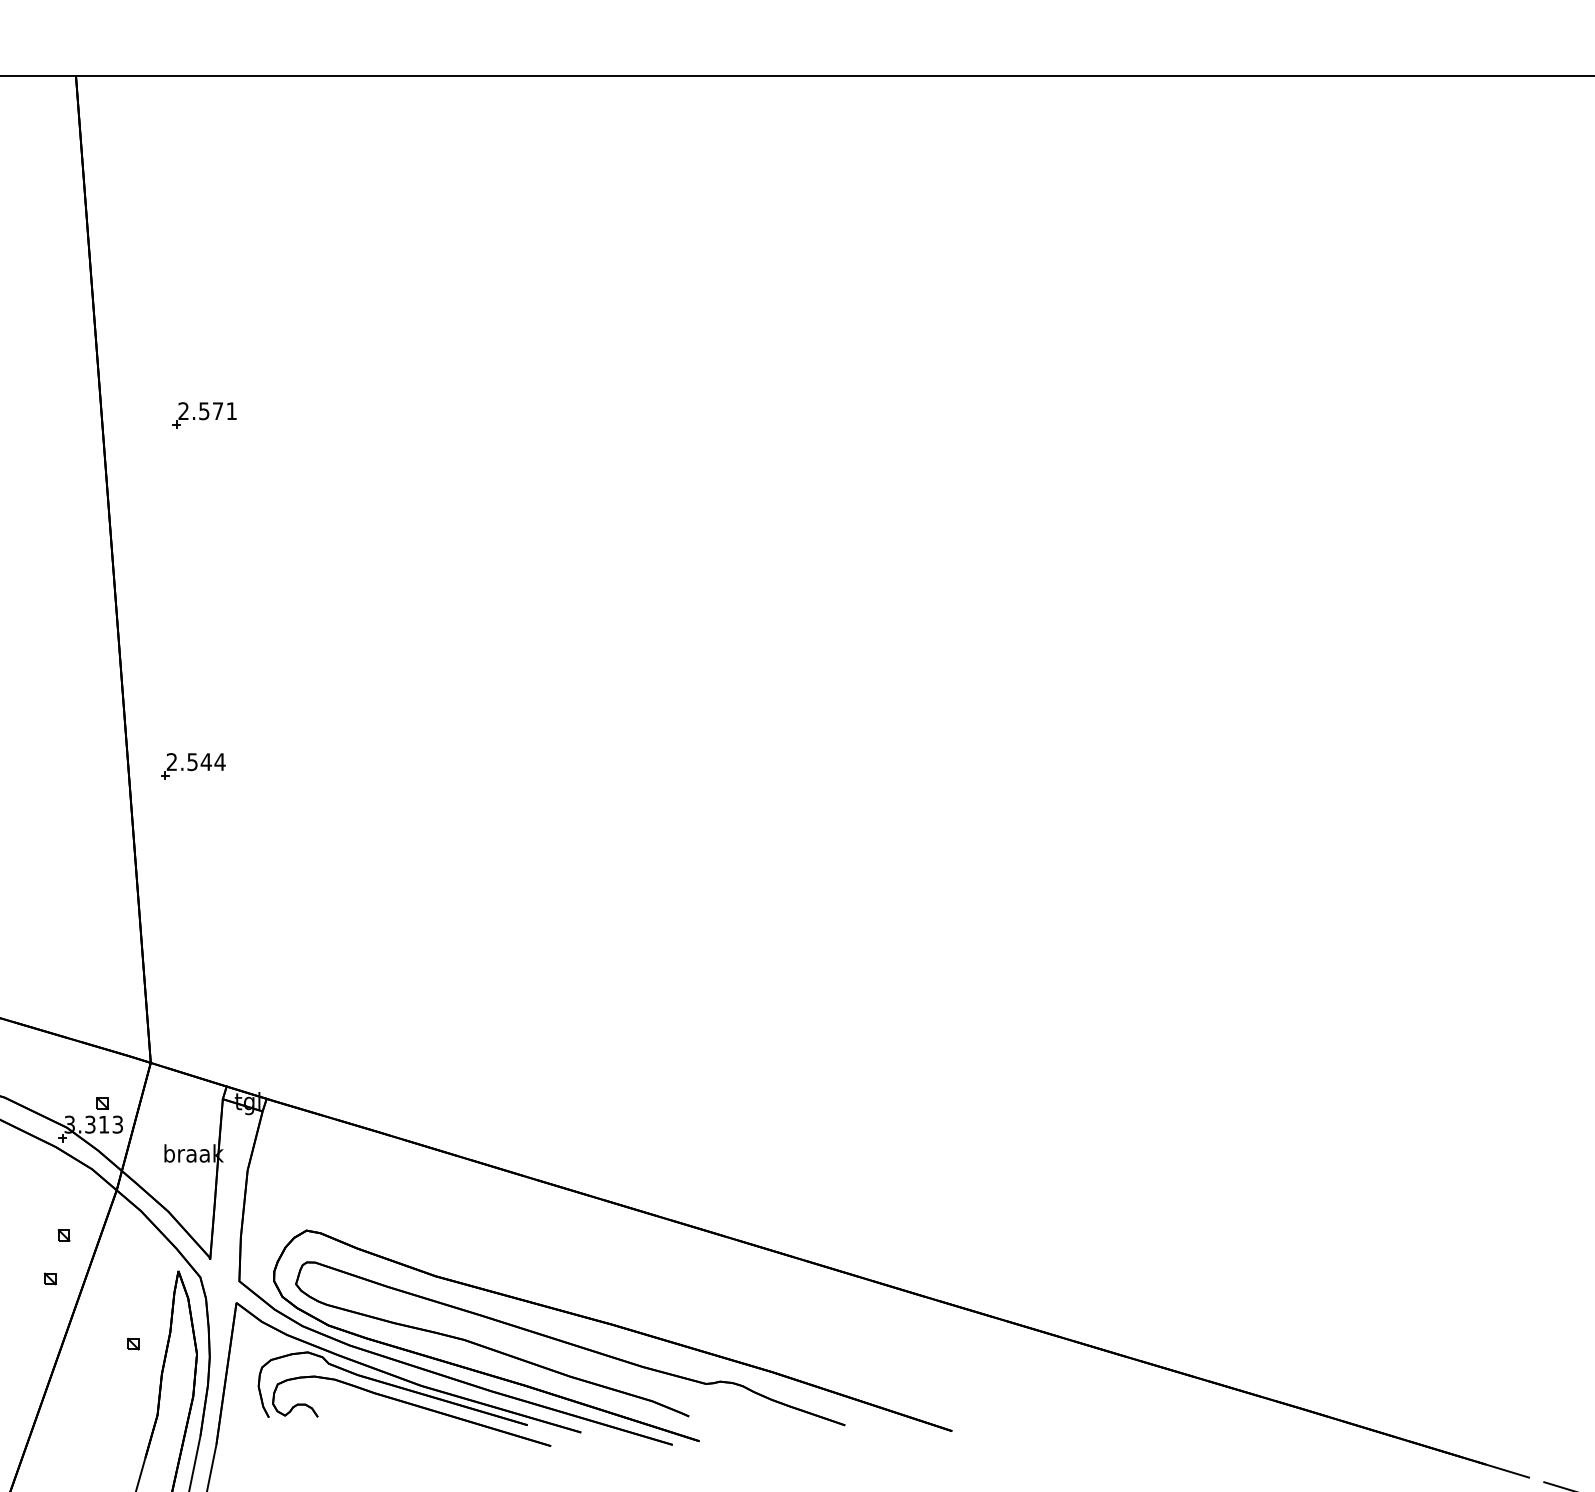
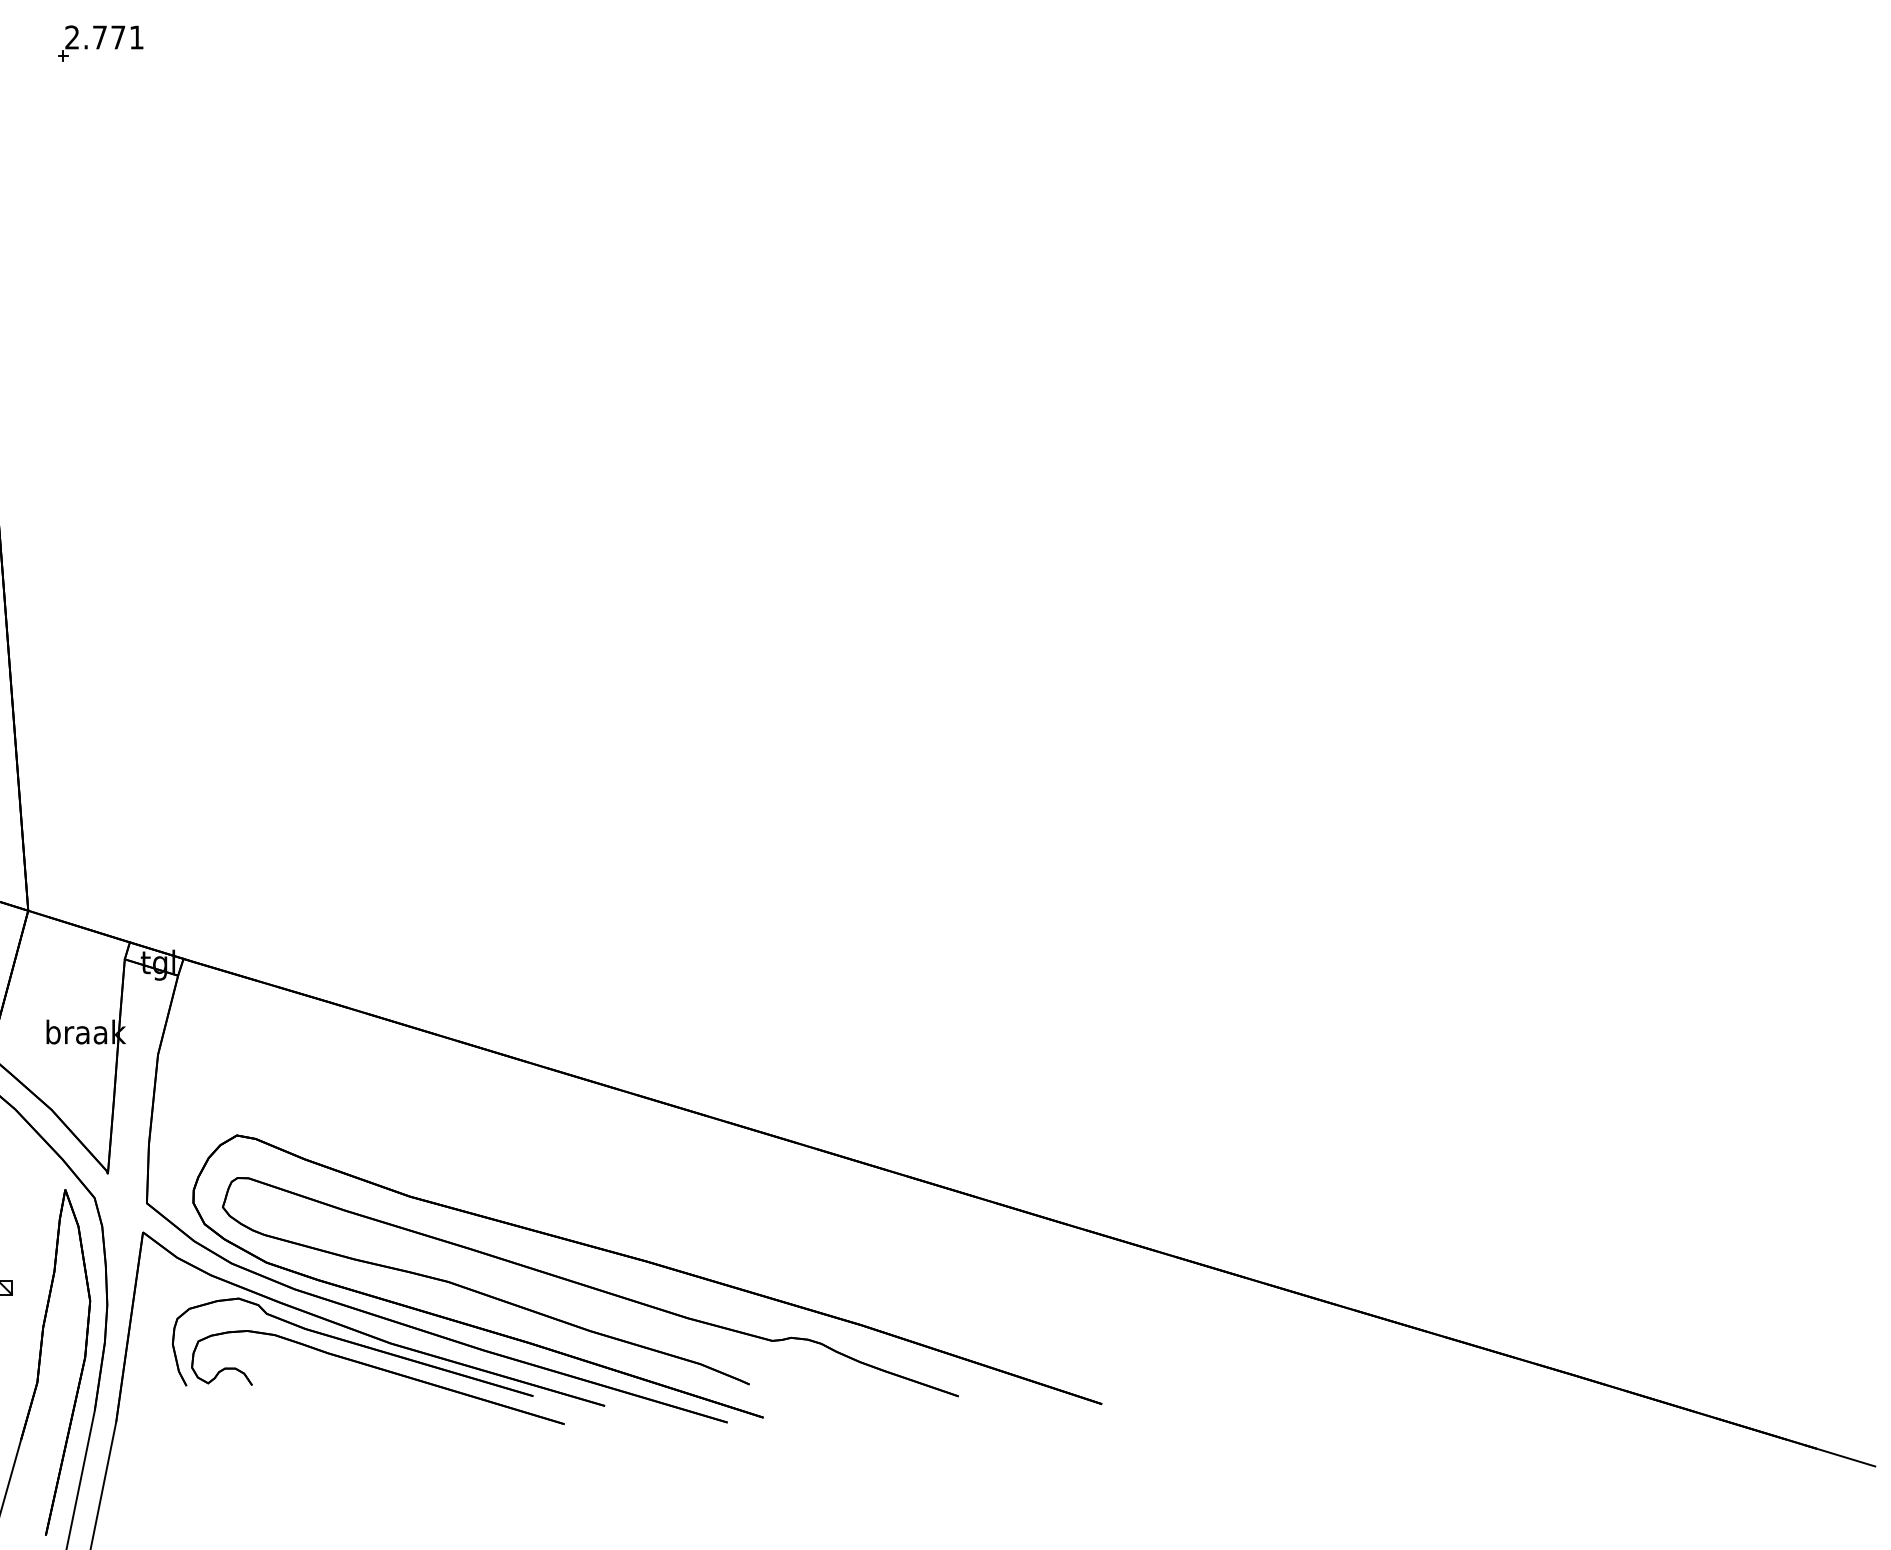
text: (204, 411) -> (100, 37), 2.571 -> 2.771
part: (193, 766) -> (85, 513), removed

